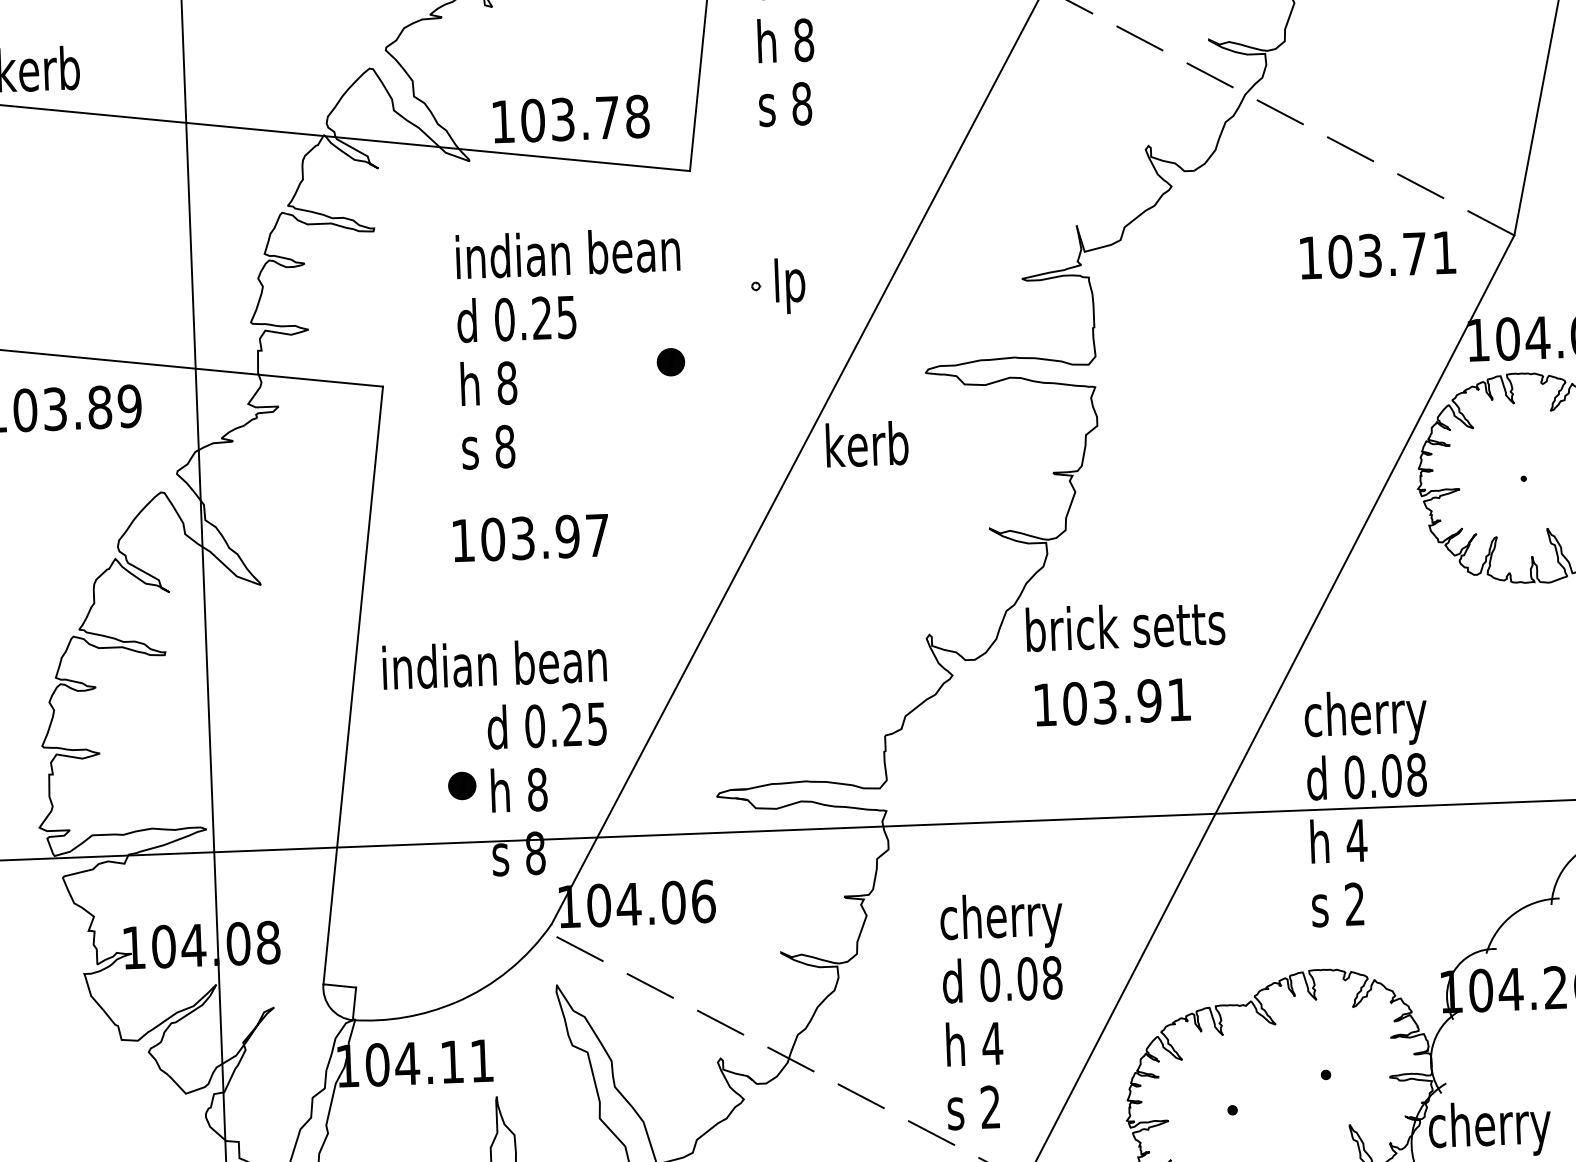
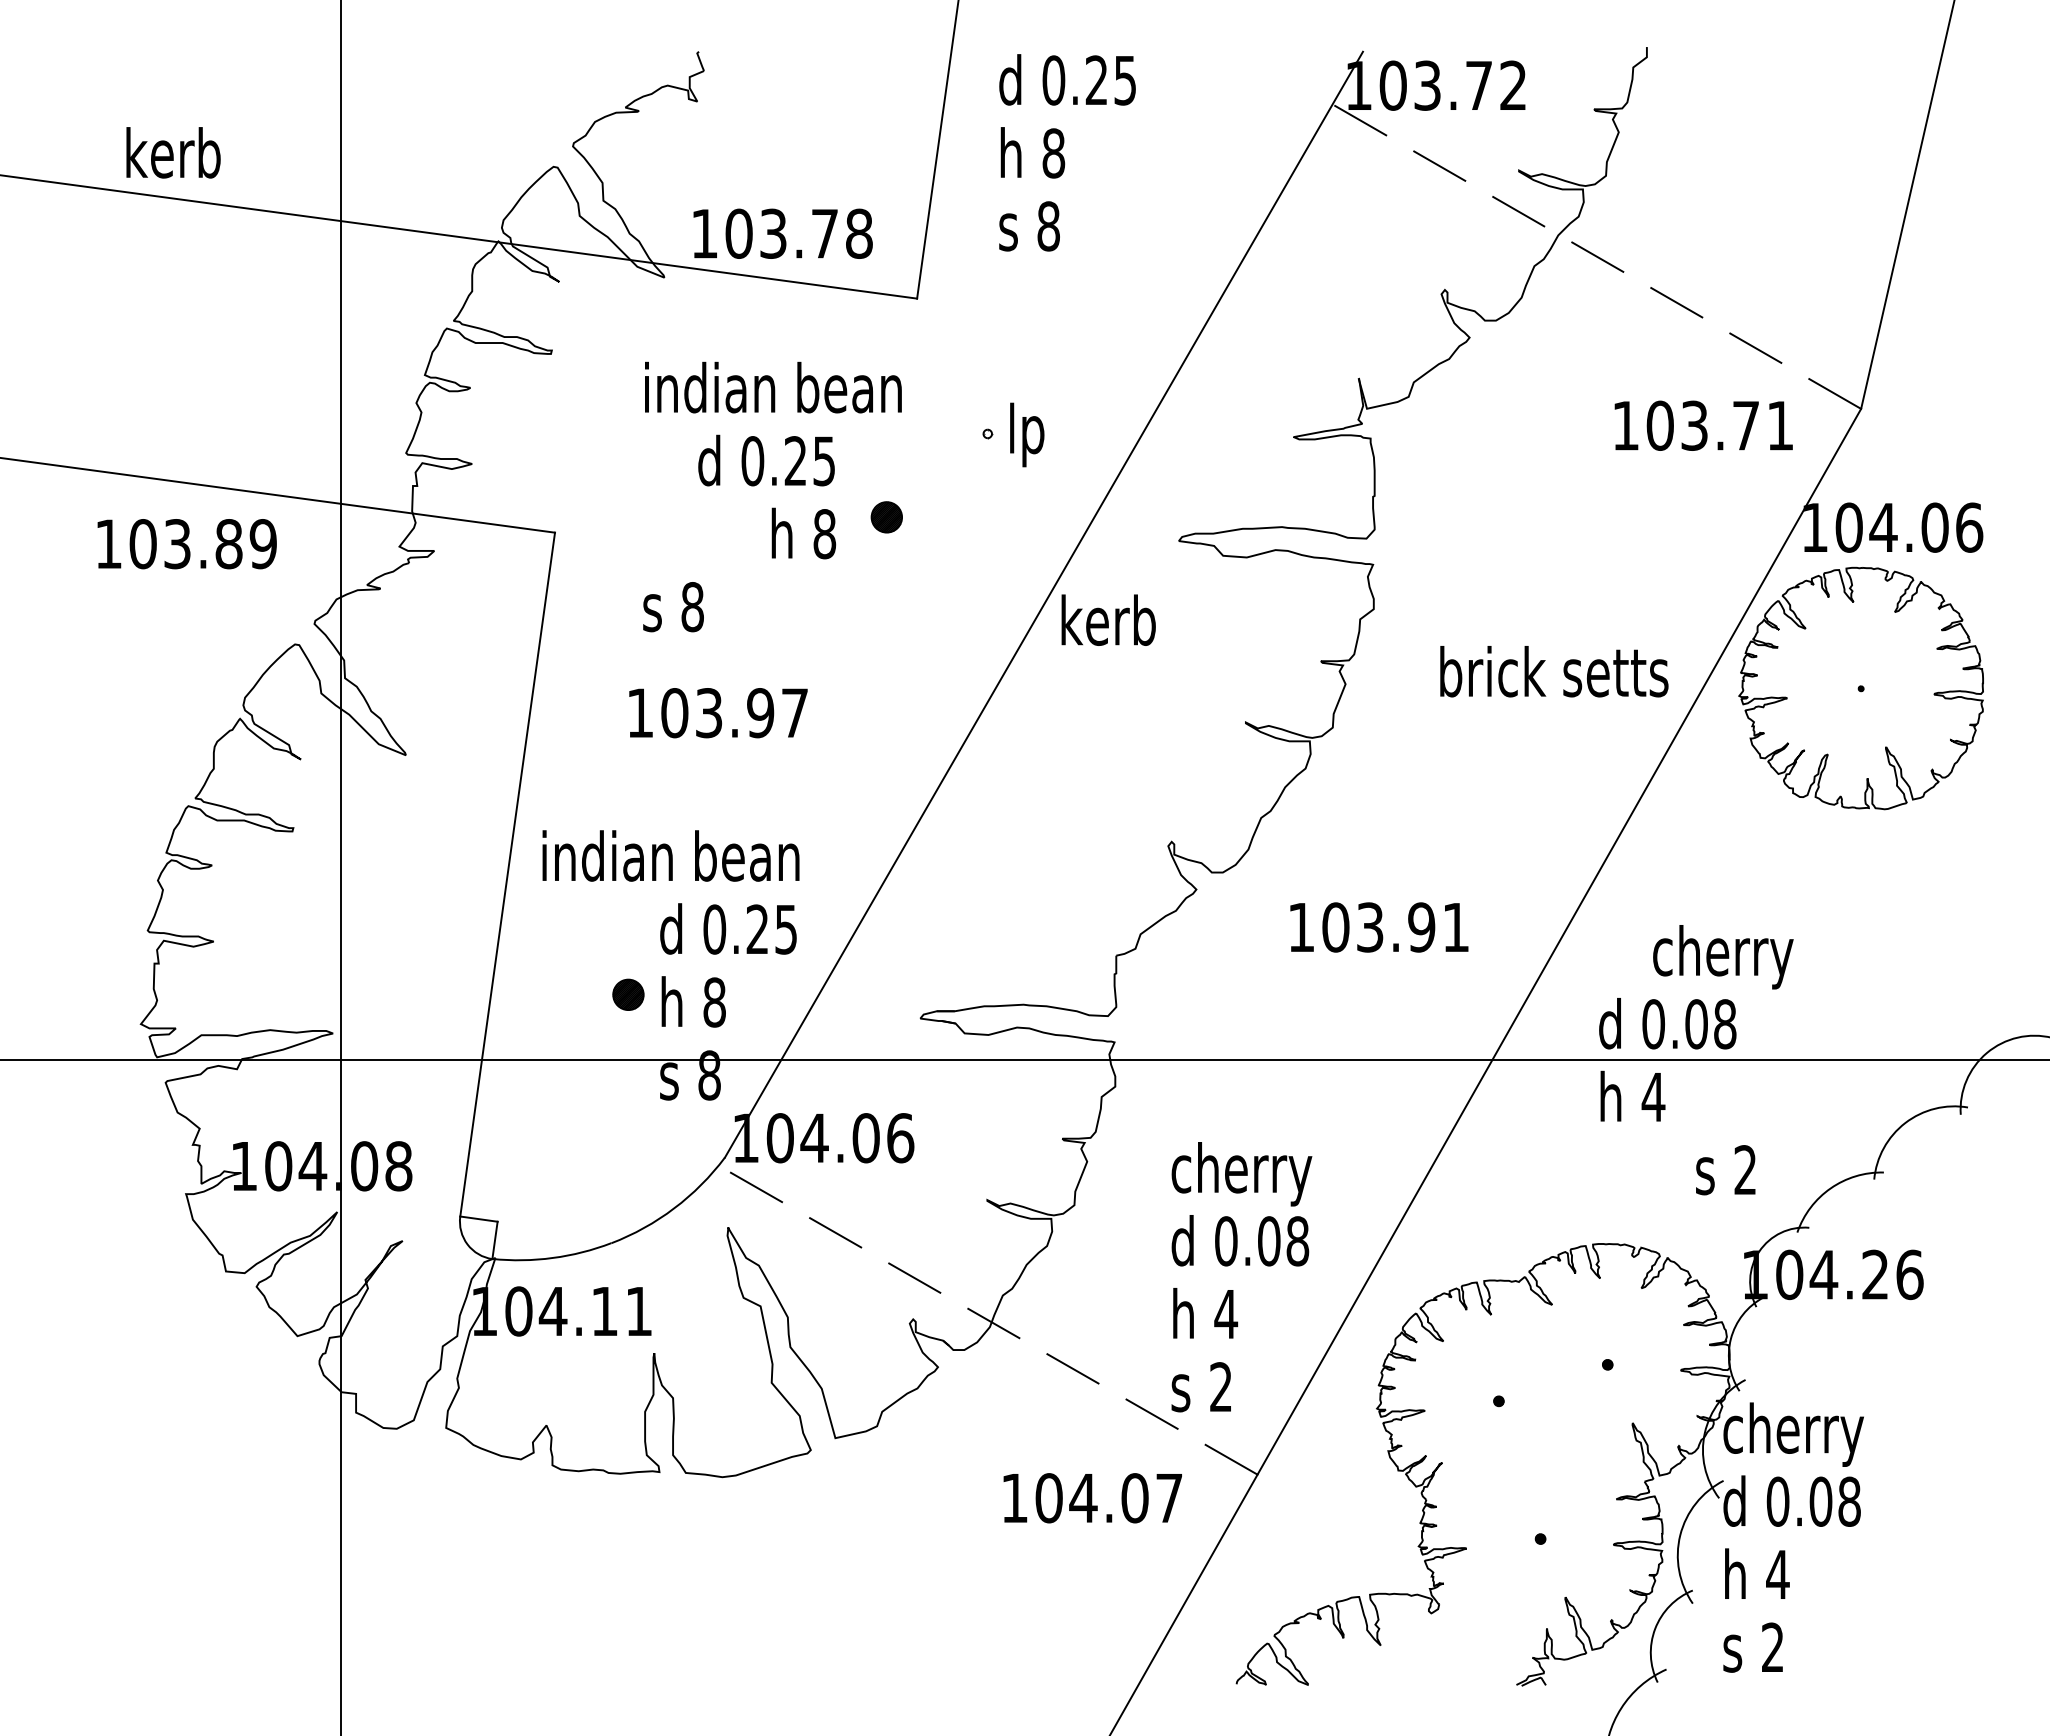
text: (516, 318) -> (766, 460), moved
text: (488, 383) -> (803, 533), moved
text: (1125, 626) -> (1554, 671), moved
text: (1366, 718) -> (1723, 957), moved
text: (1337, 905) -> (1725, 1170), moved

